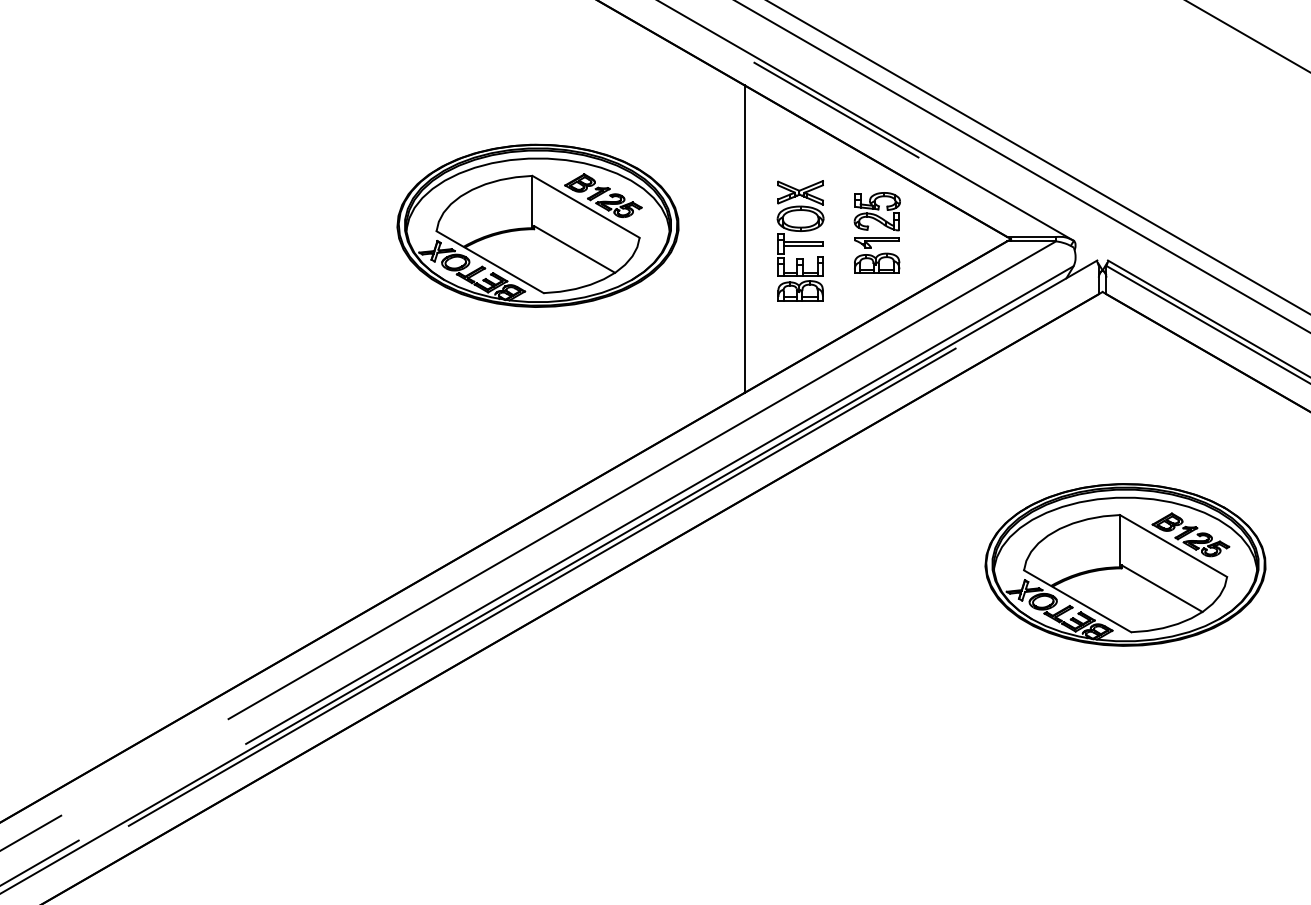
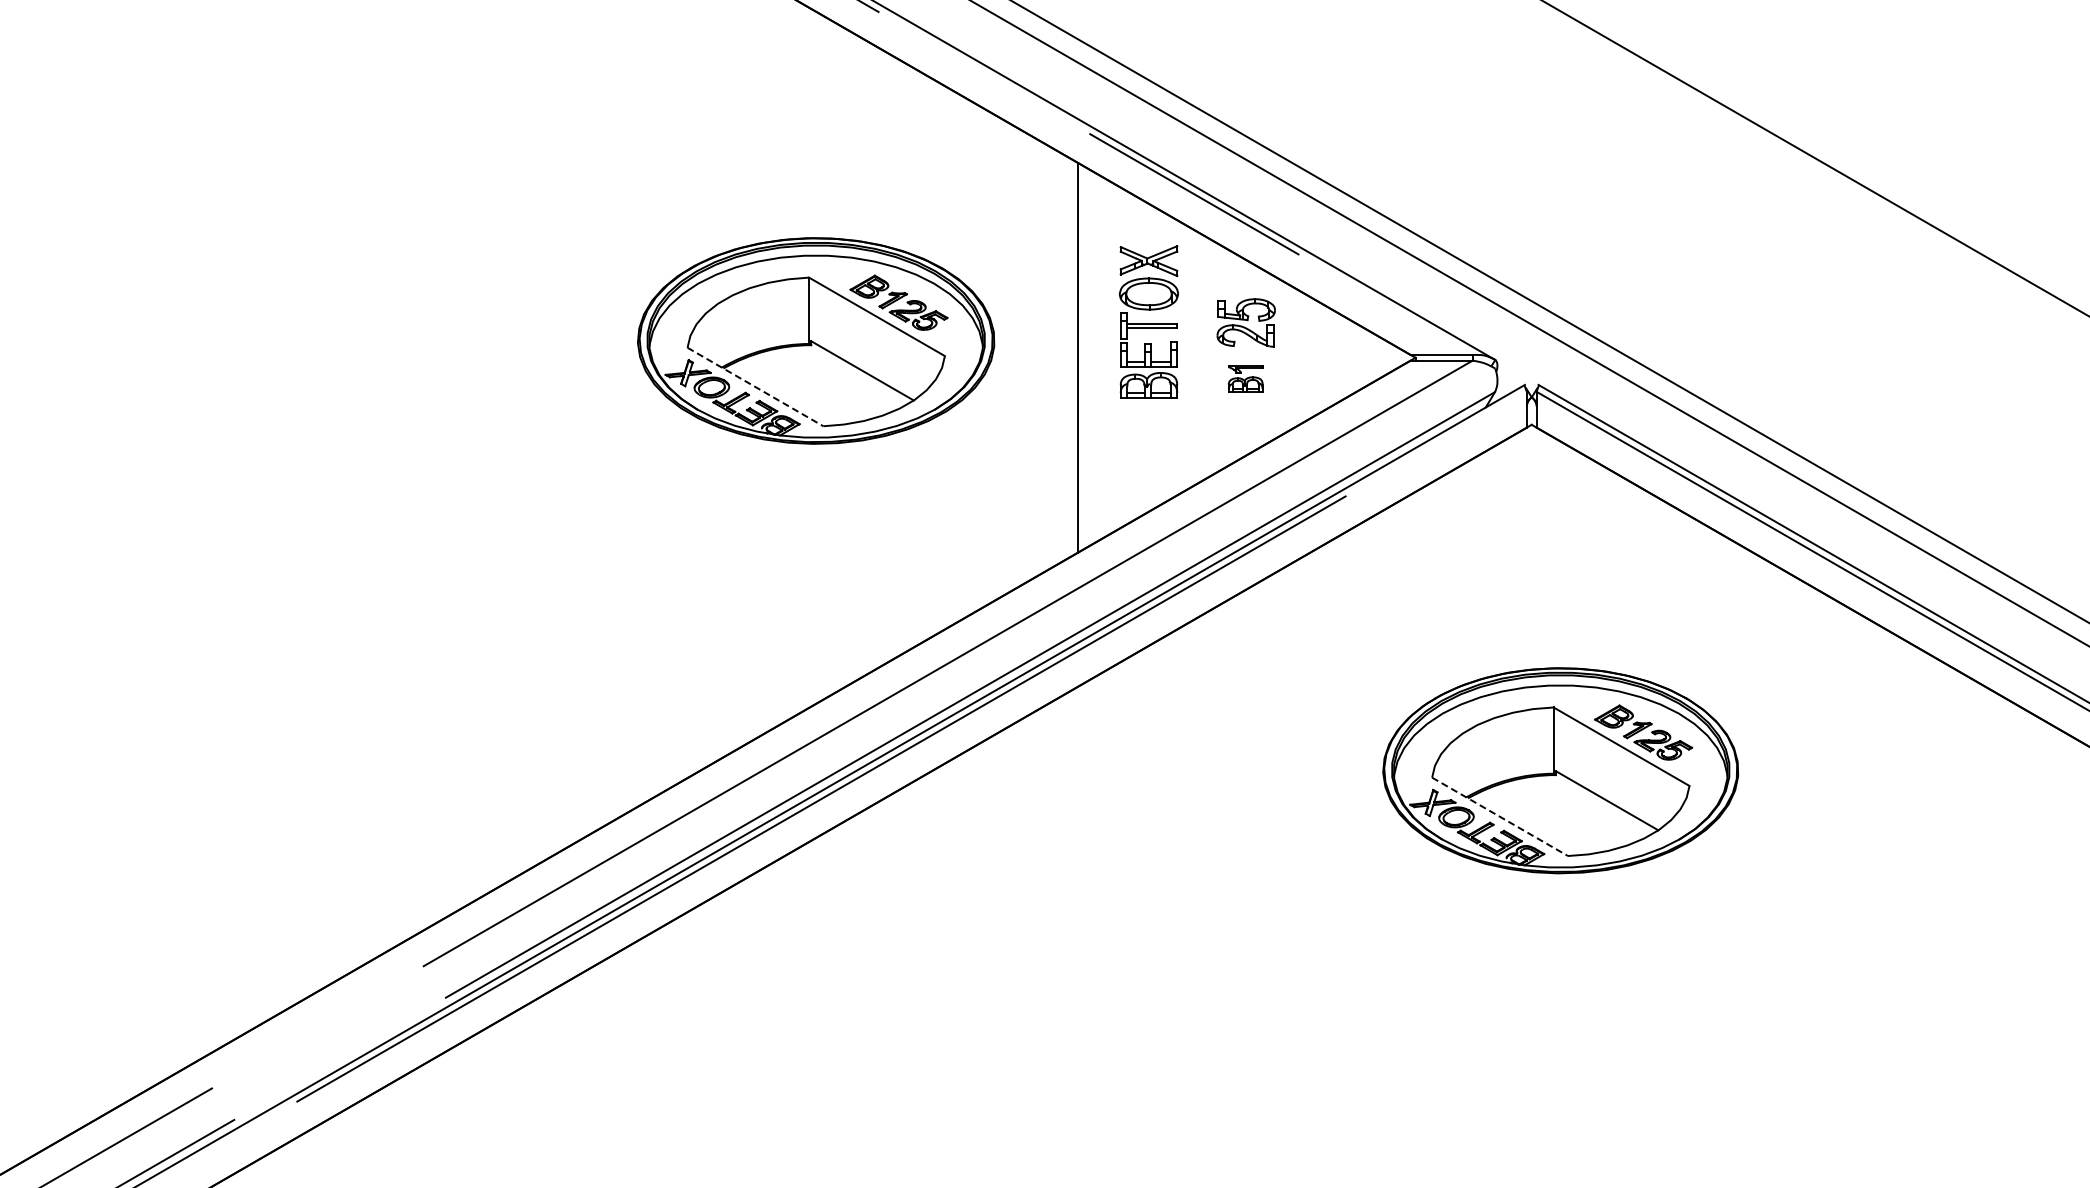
part: (800, 240) -> (1148, 321), moved
part: (876, 255) -> (1245, 378), size x0.6
line: (490, 262) -> (755, 387), solid -> dashed
line: (1077, 601) -> (1500, 817), solid -> dashed

